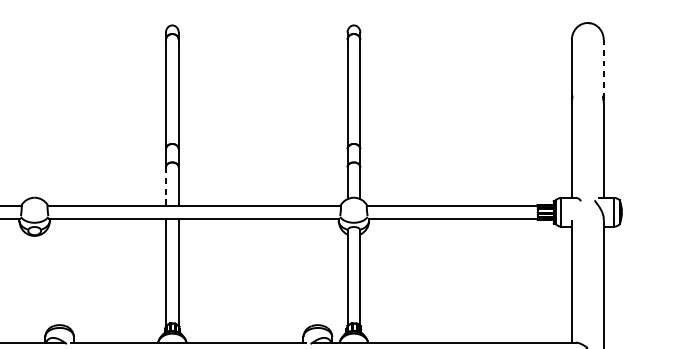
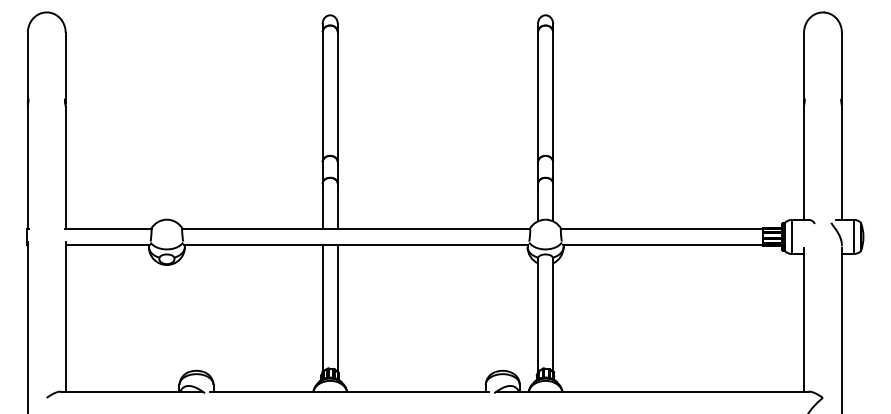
line: (603, 69) -> (841, 67), dashed -> solid
line: (165, 186) -> (322, 206), dashed -> solid

